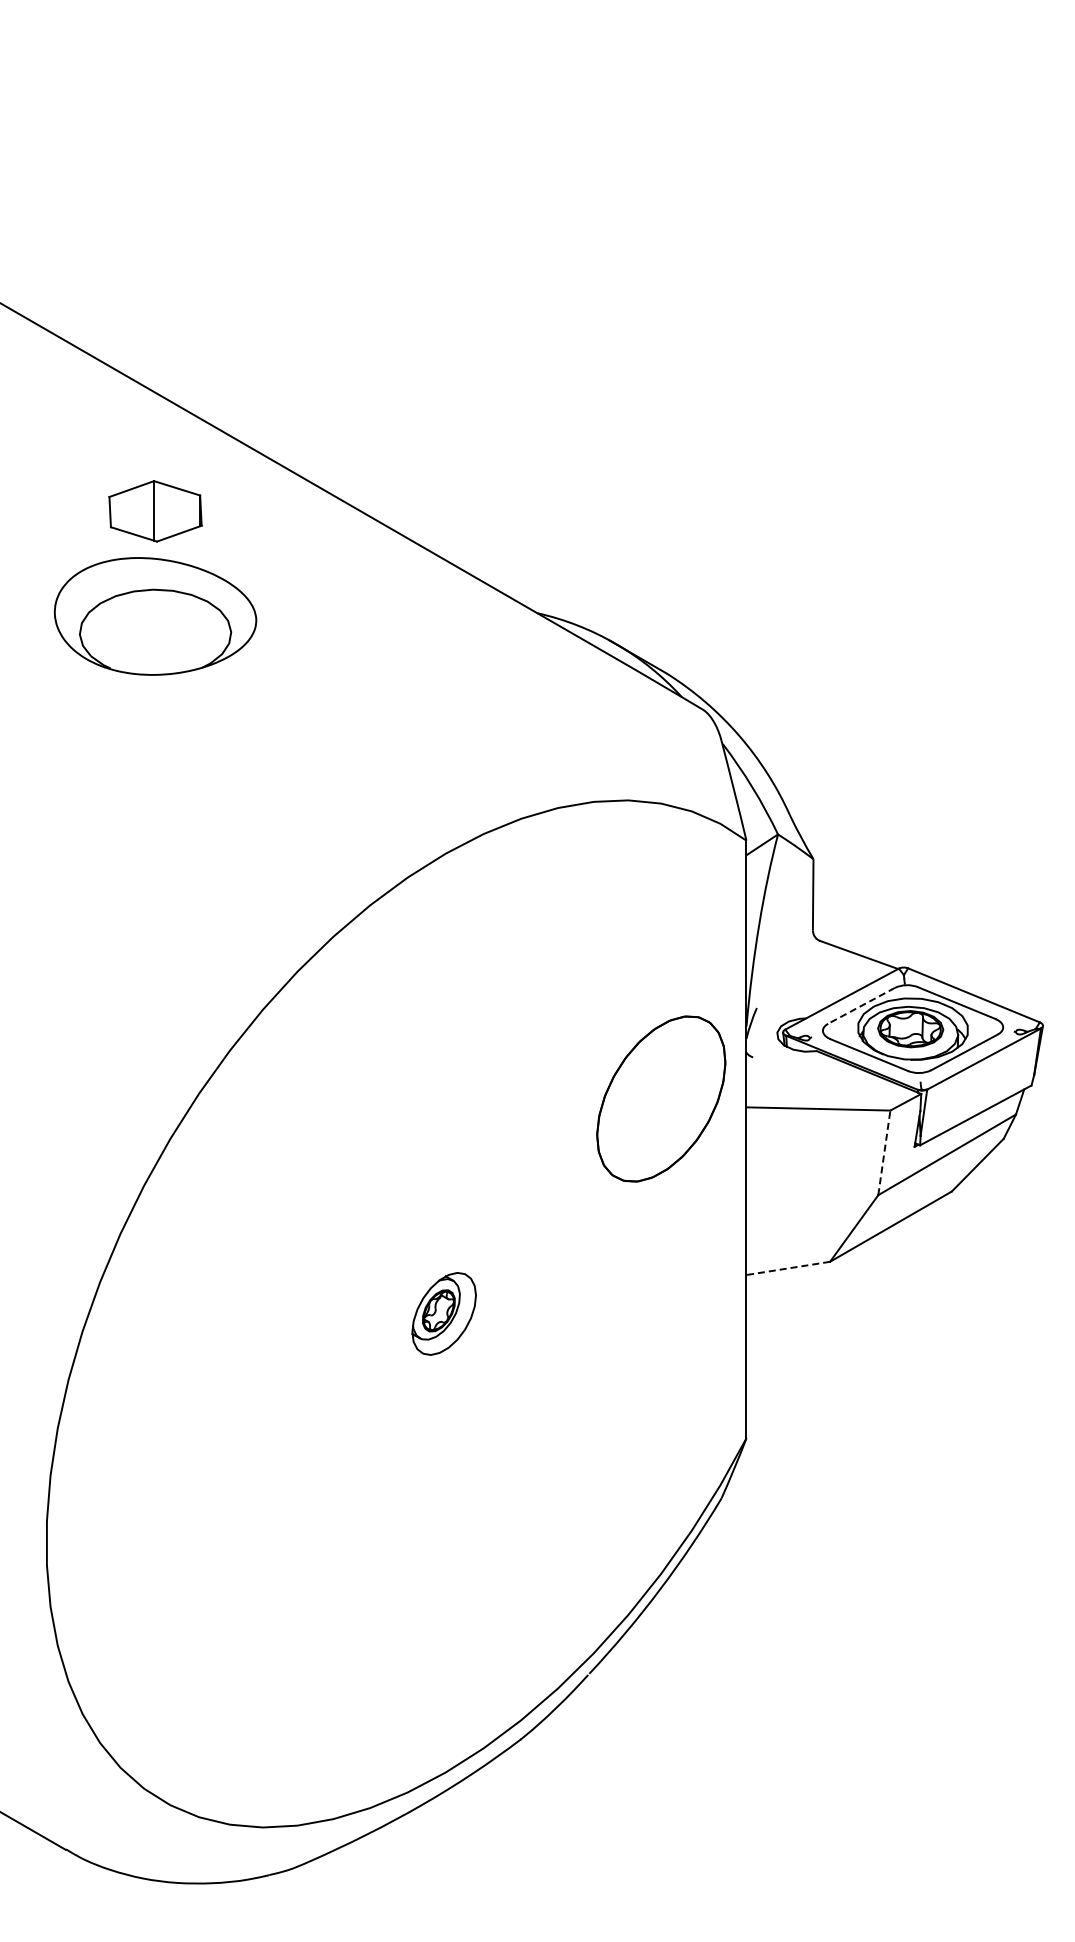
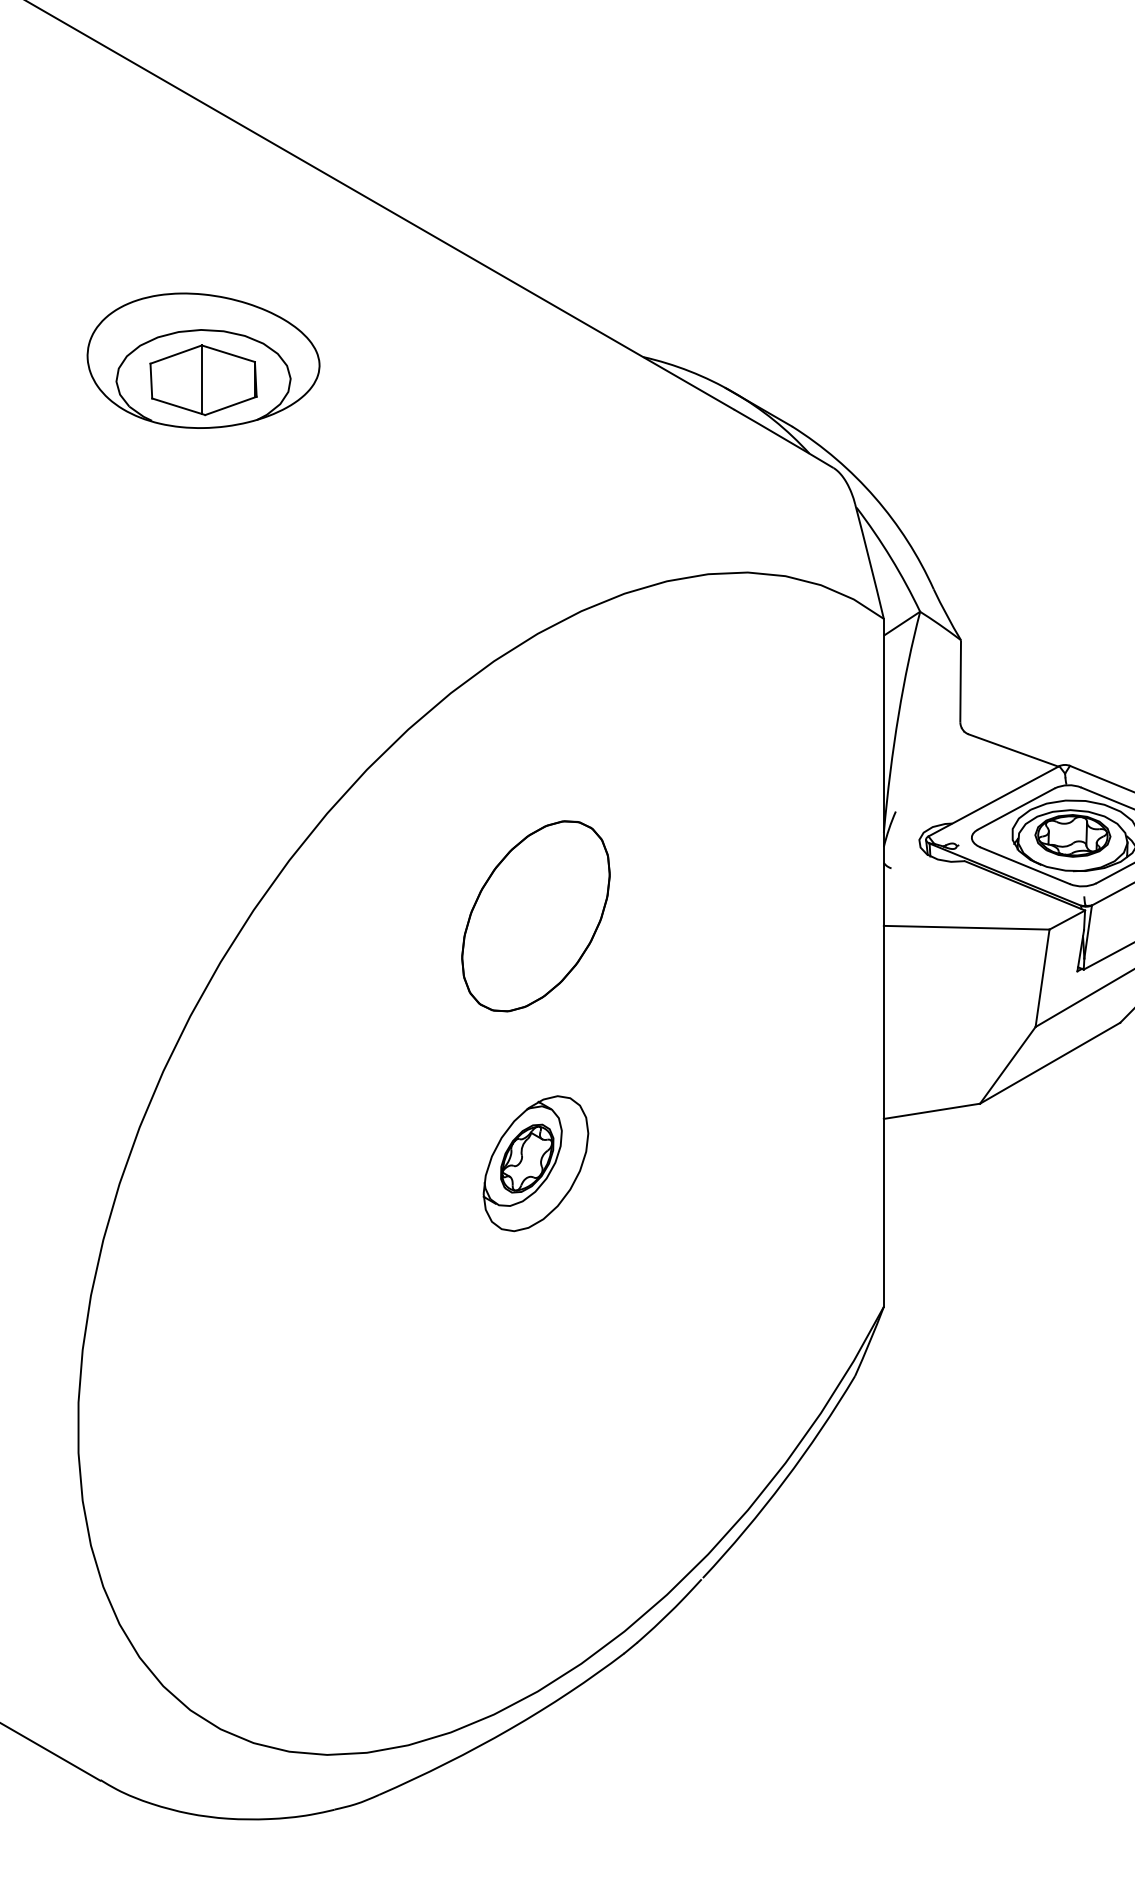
part: (155, 511) -> (203, 380), moved
line: (861, 1005) -> (1016, 808), dashed -> solid
part: (661, 1098) -> (536, 915), moved
line: (884, 1152) -> (1042, 977), dashed -> solid
line: (787, 1268) -> (931, 1111), dashed -> solid
part: (443, 1313) -> (535, 1163), size x1.43

